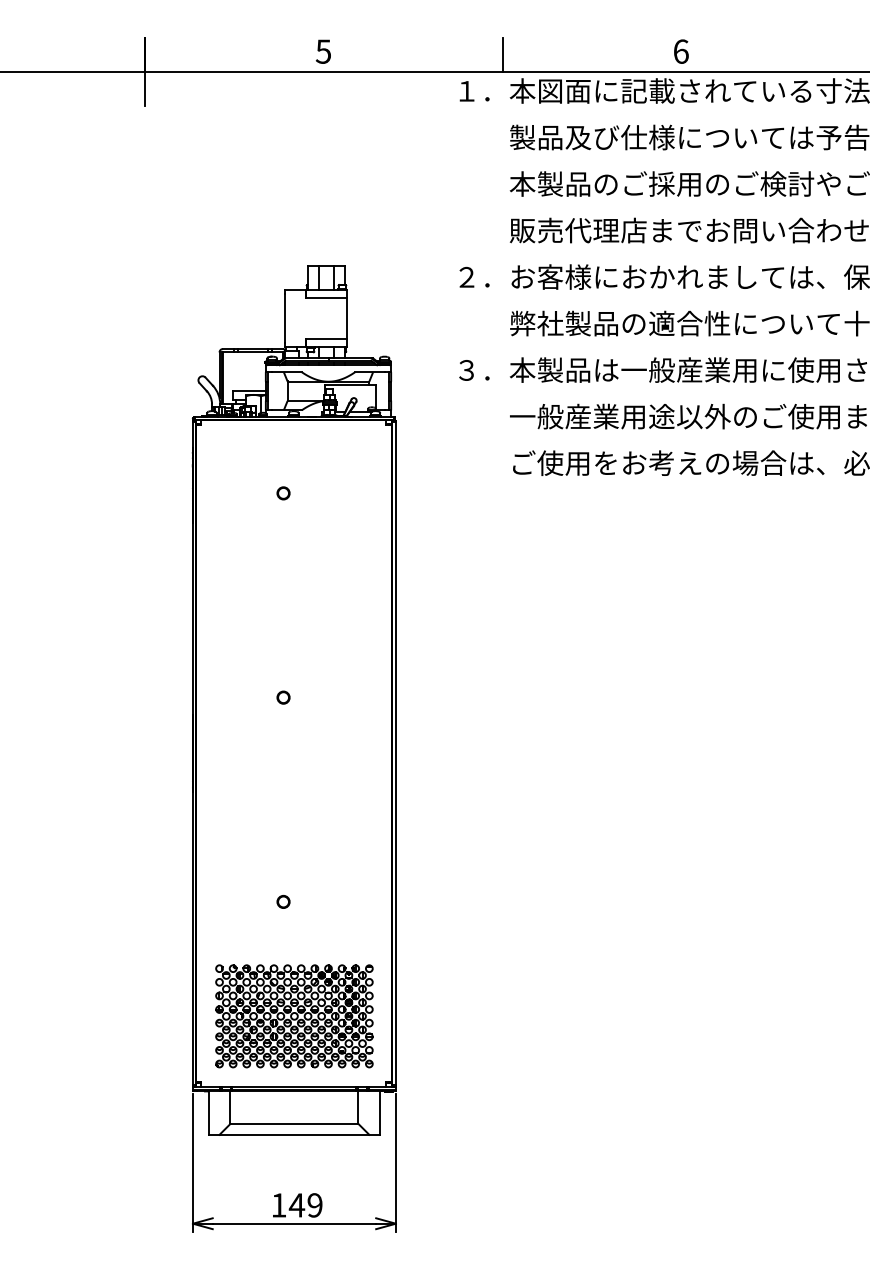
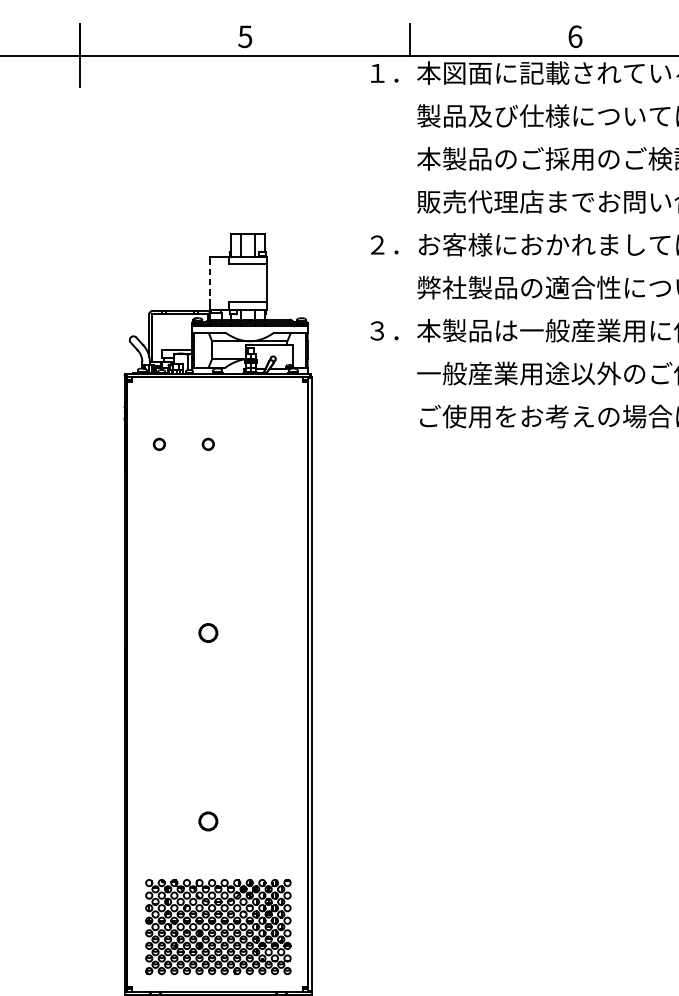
line: (285, 318) -> (210, 283), solid -> dashed
circle: (230, 493) -> (159, 444), added
circle: (283, 697) -> (208, 632), size x1.6
circle: (283, 901) -> (208, 821), size x1.6

